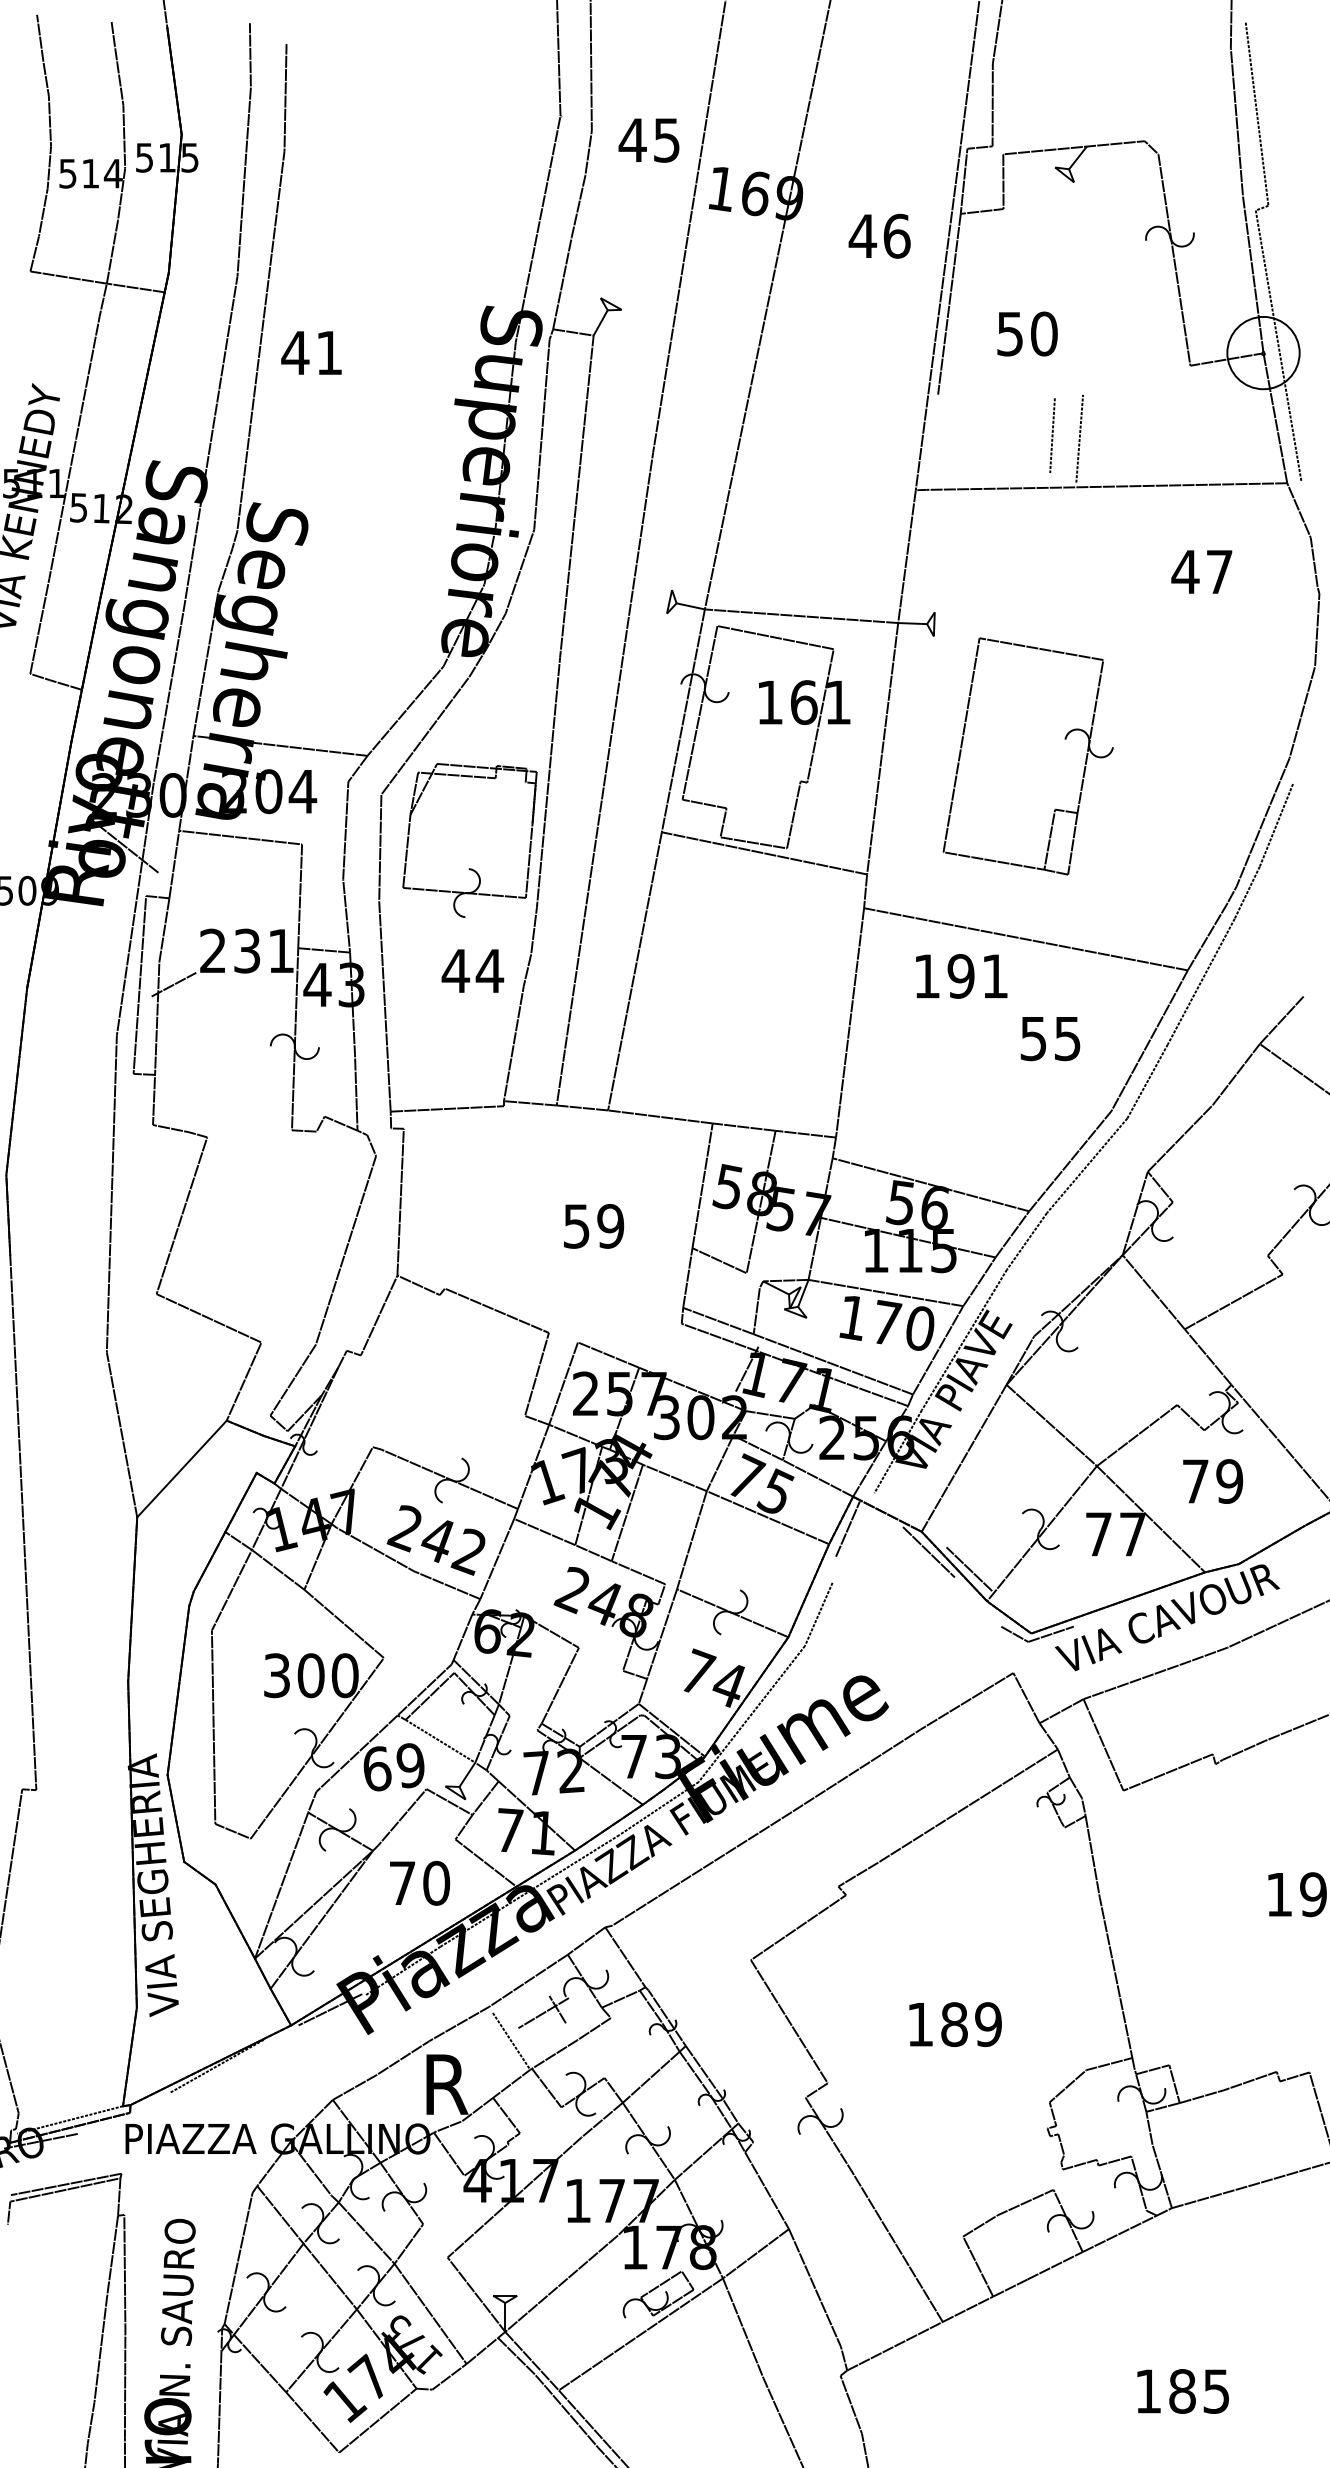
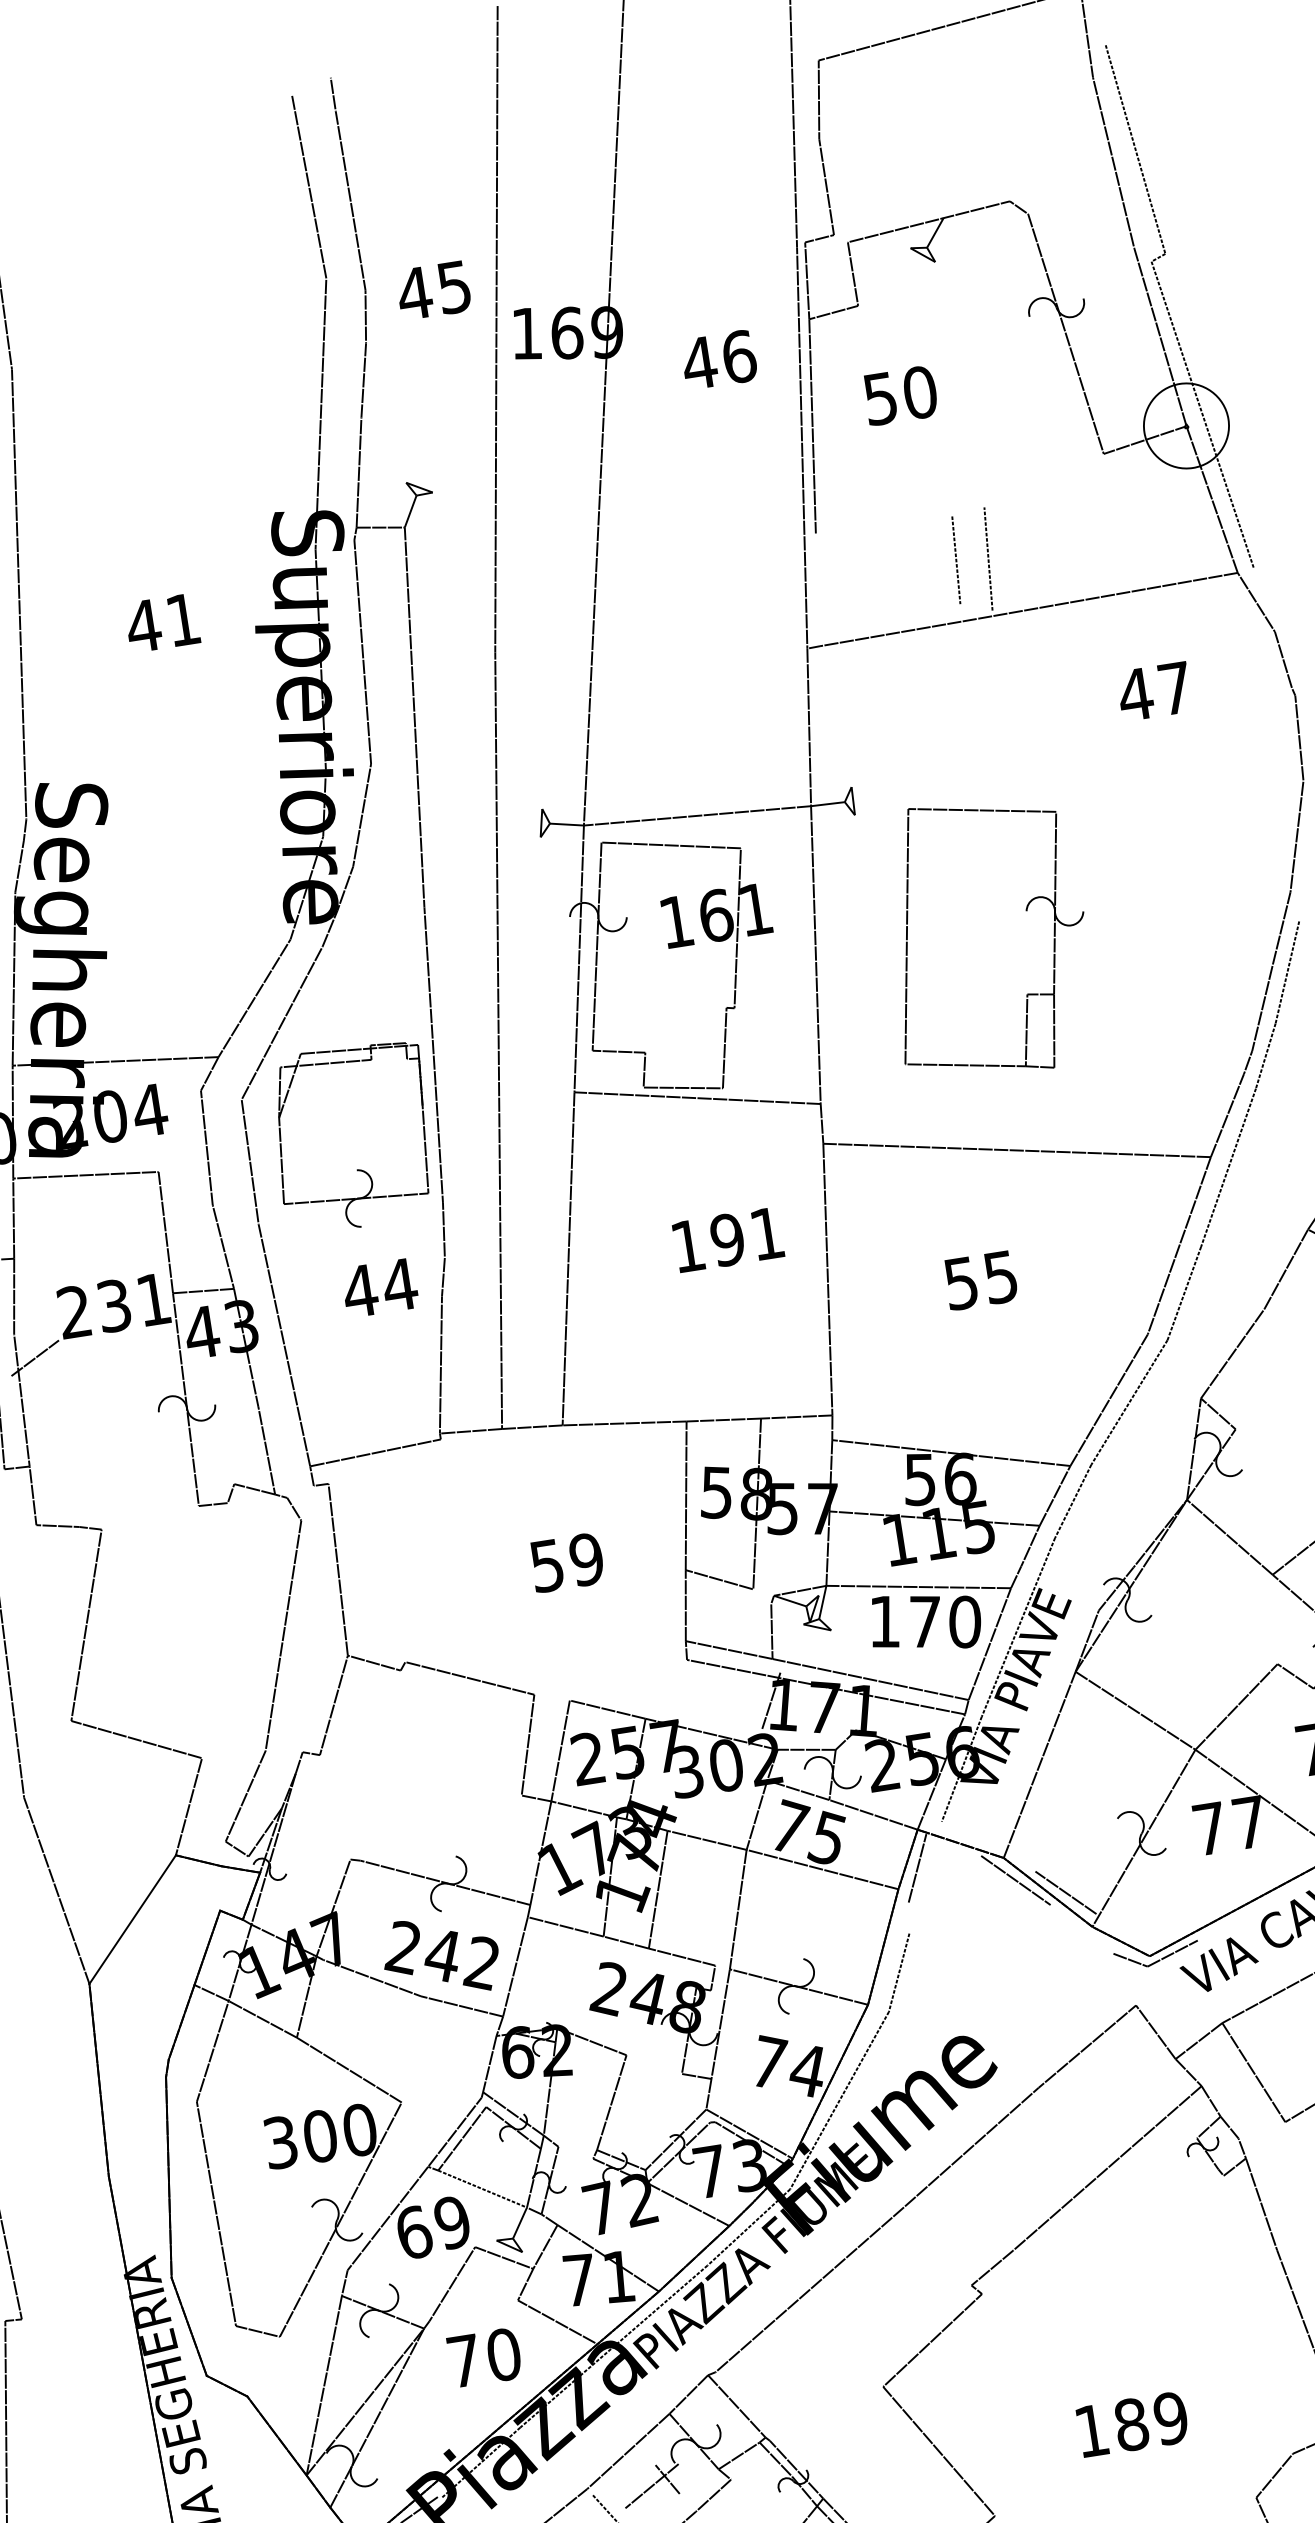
text: (1027, 333) -> (900, 395), moved
text: (311, 352) -> (162, 622), moved
text: (961, 976) -> (728, 1240), moved
text: (1050, 1039) -> (981, 1281), moved

